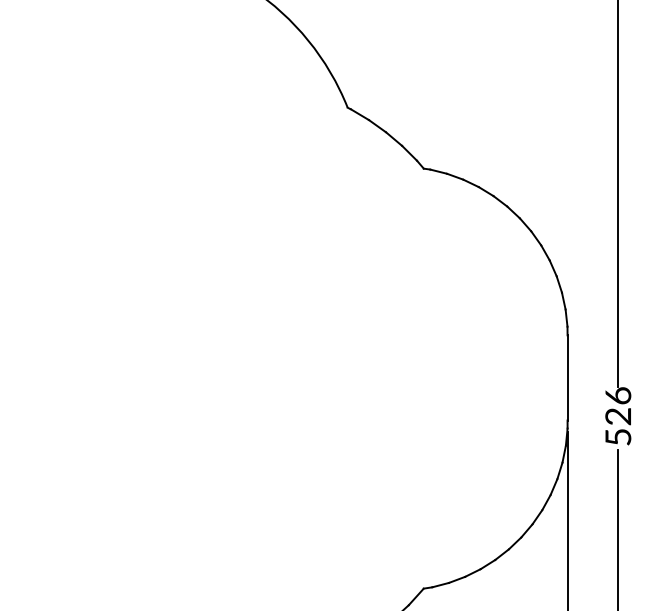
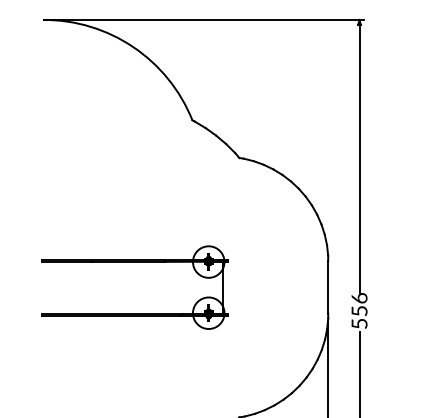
part: (253, 337) -> (134, 262), added
text: (618, 417) -> (359, 311), 526 -> 556

